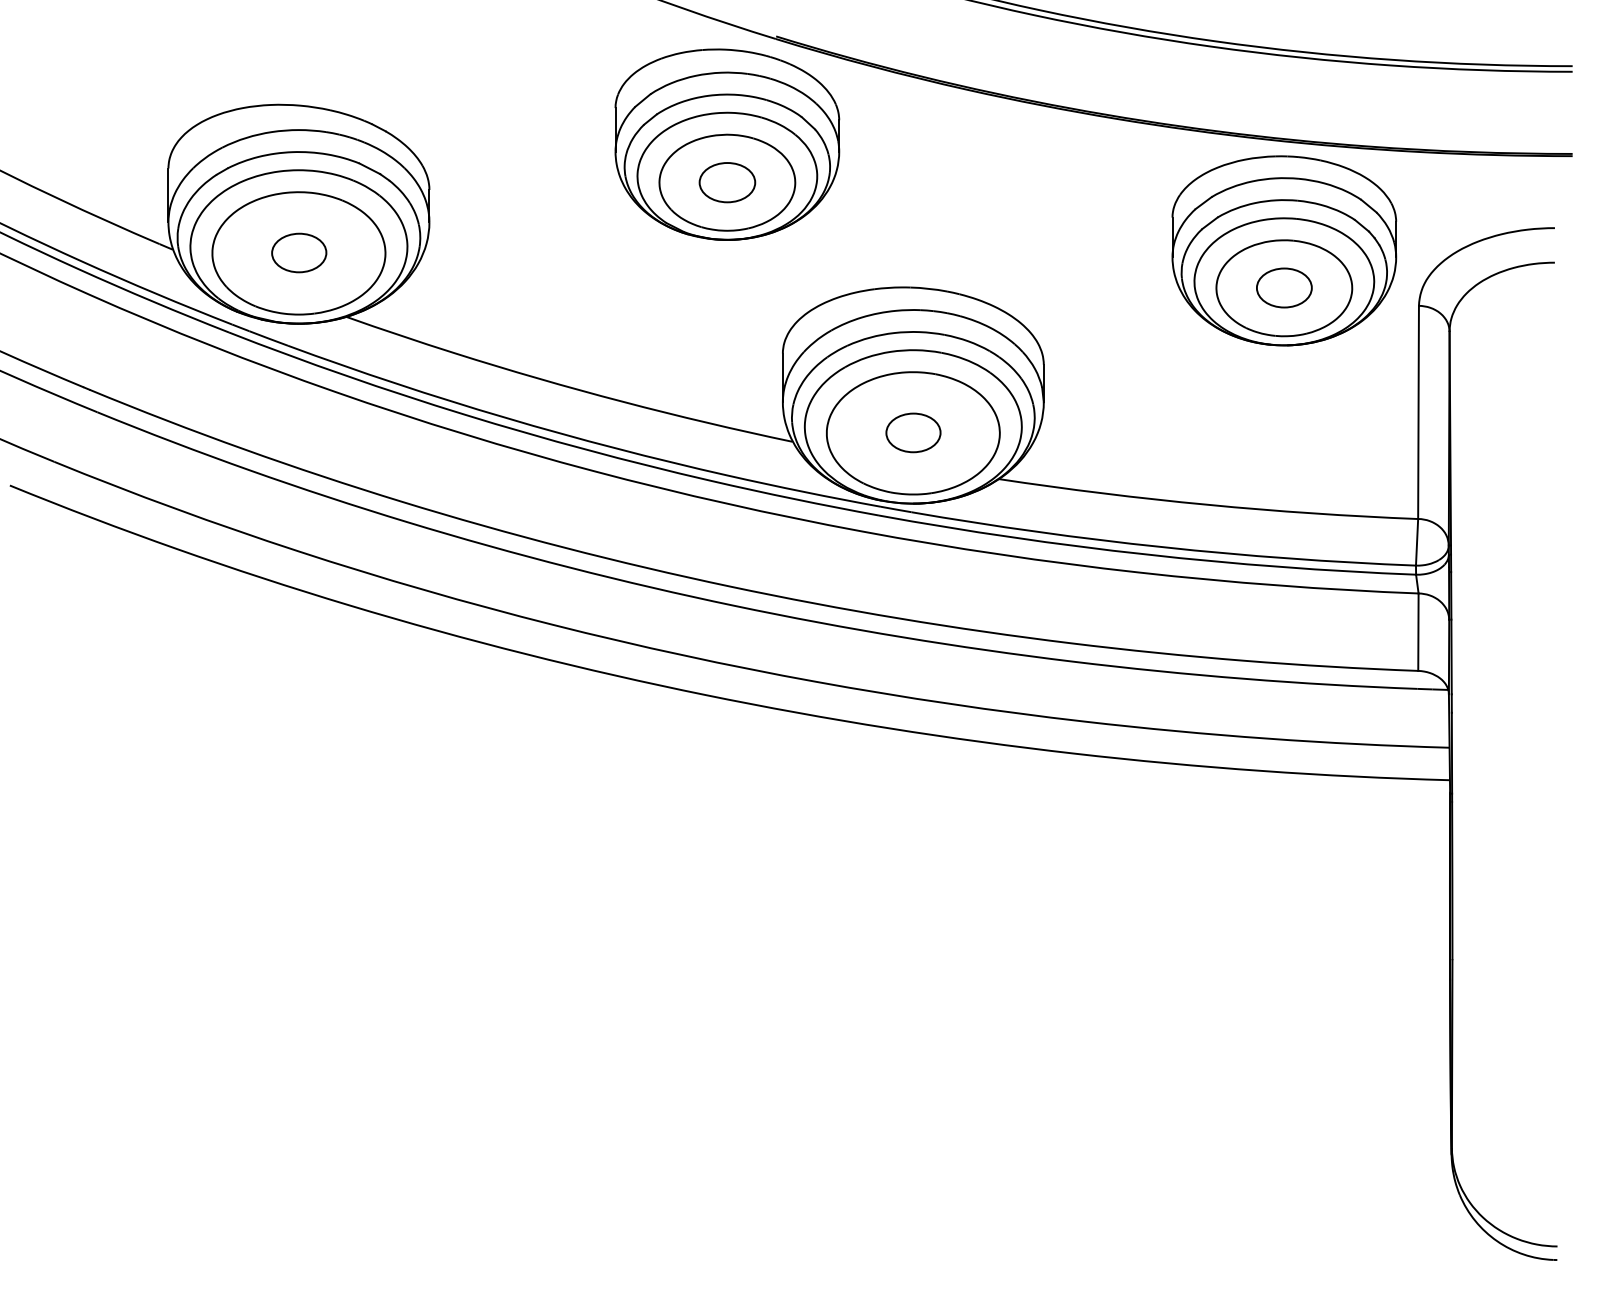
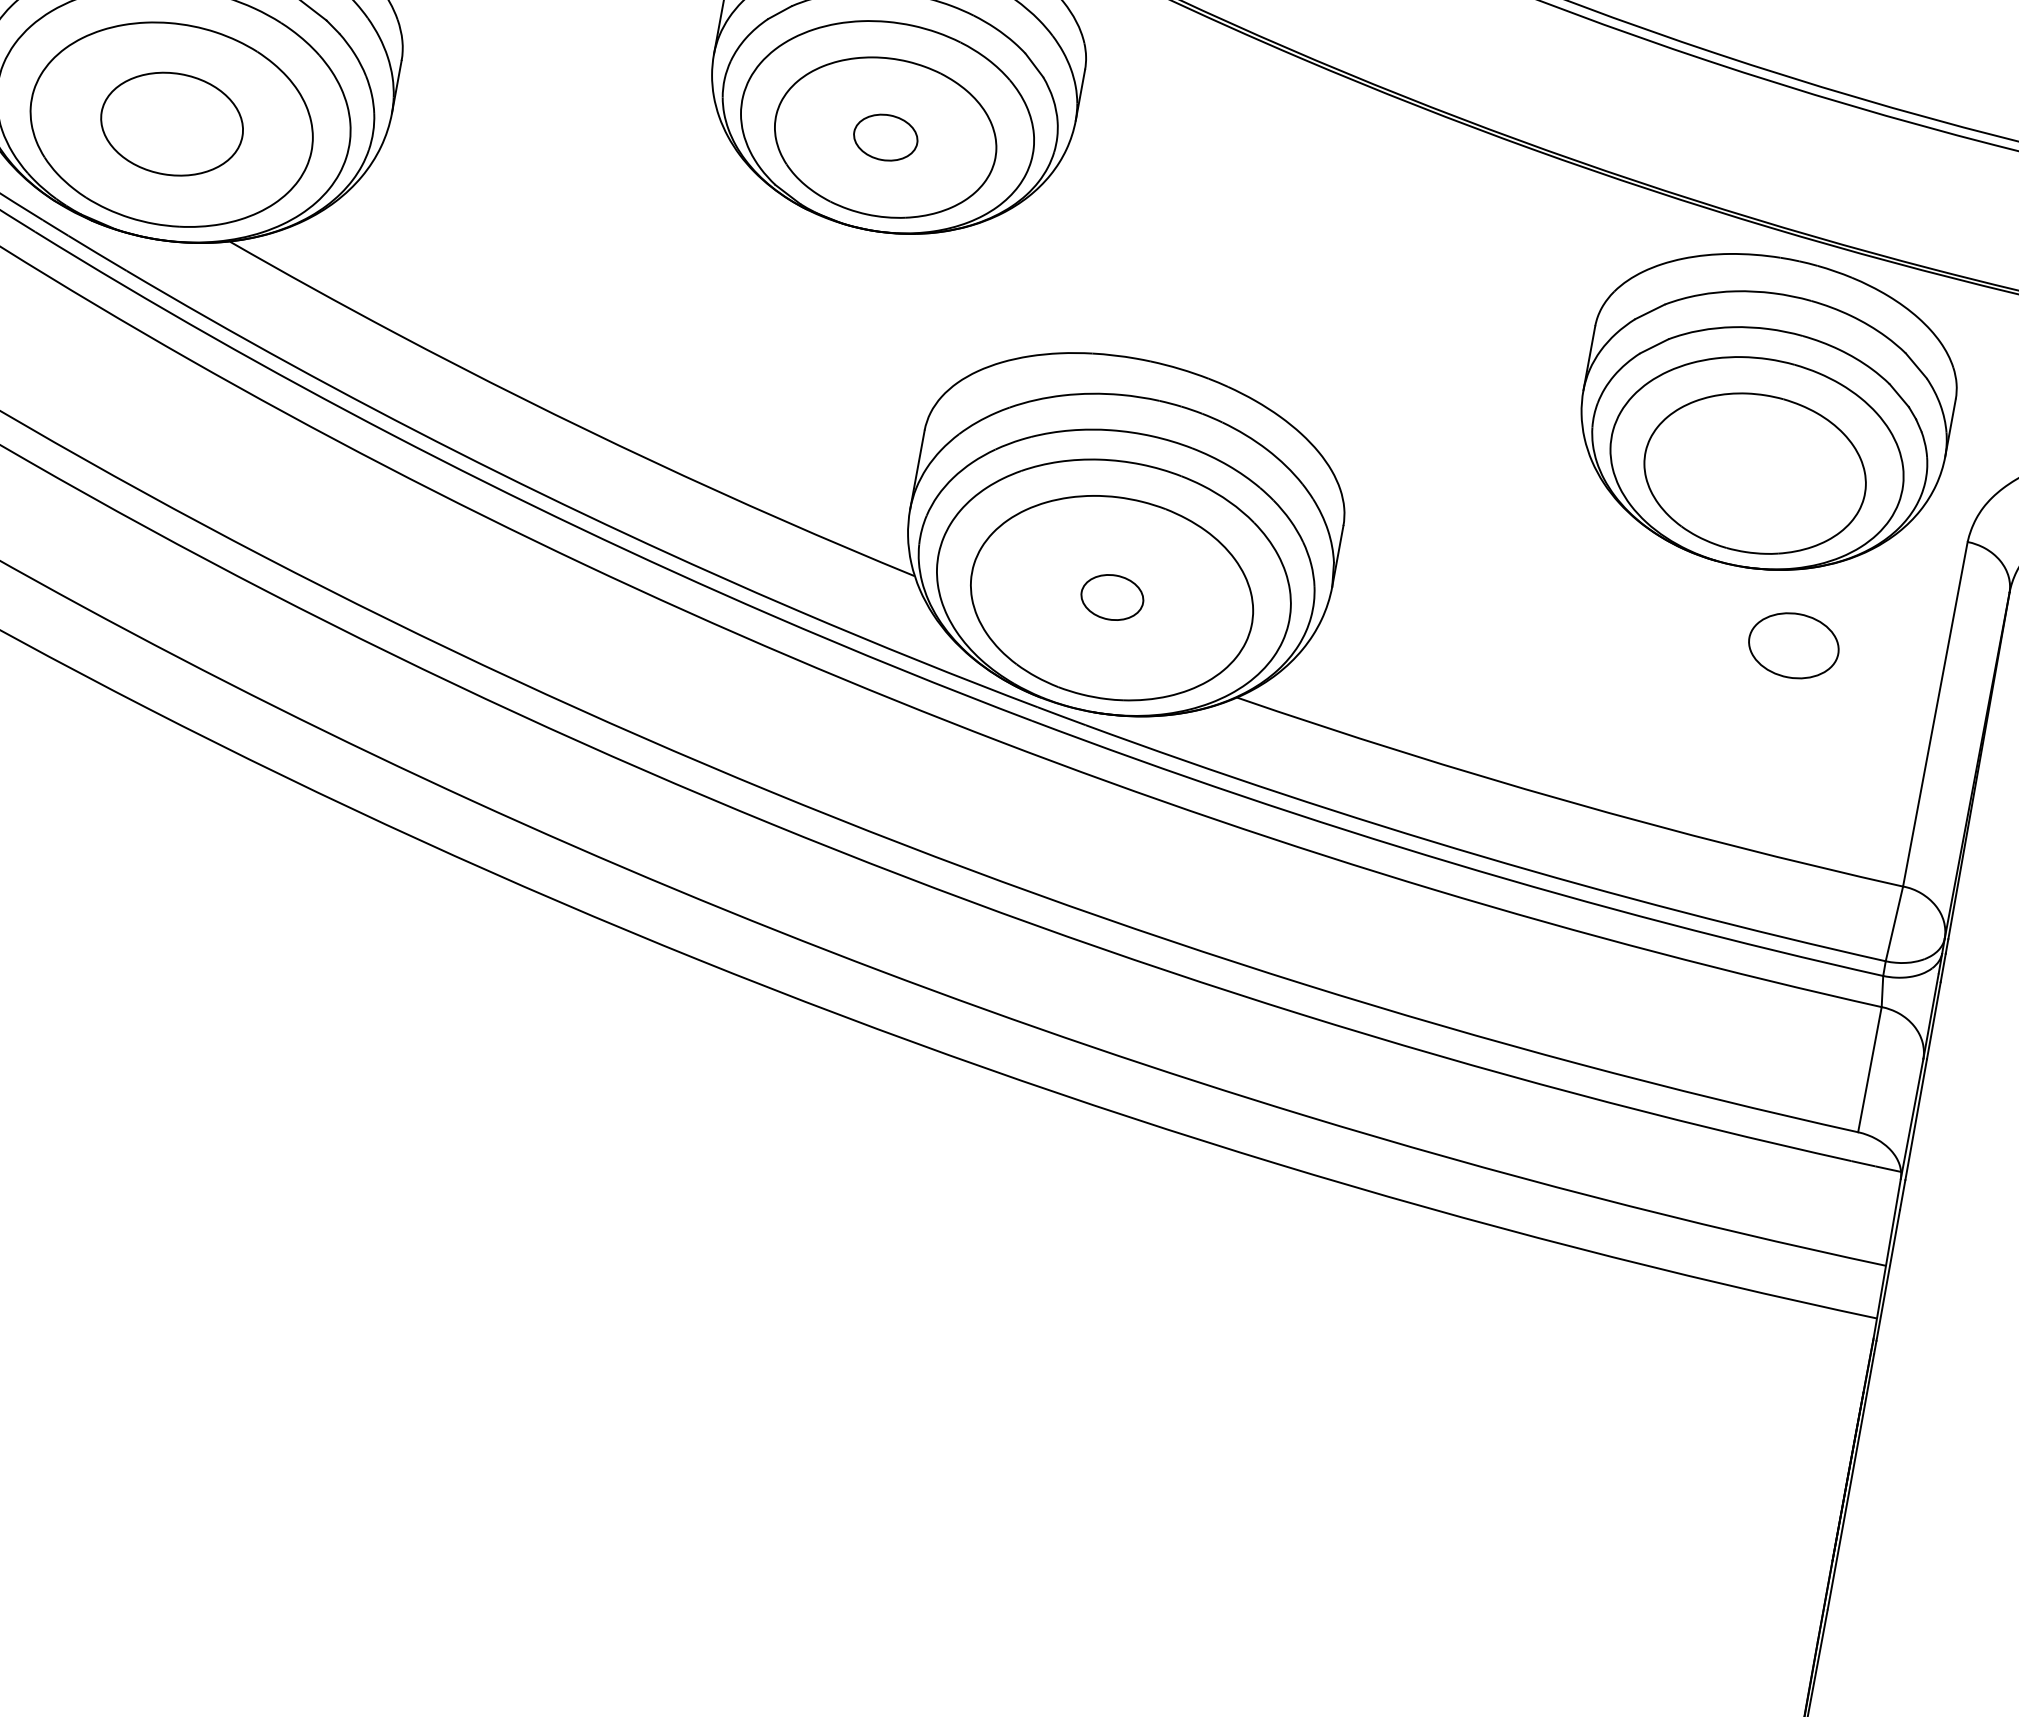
part: (727, 182) -> (885, 137), size x0.7
part: (299, 252) -> (172, 123), size x1.6
part: (1284, 287) -> (1794, 645), moved
part: (913, 432) -> (1112, 596), size x0.7

